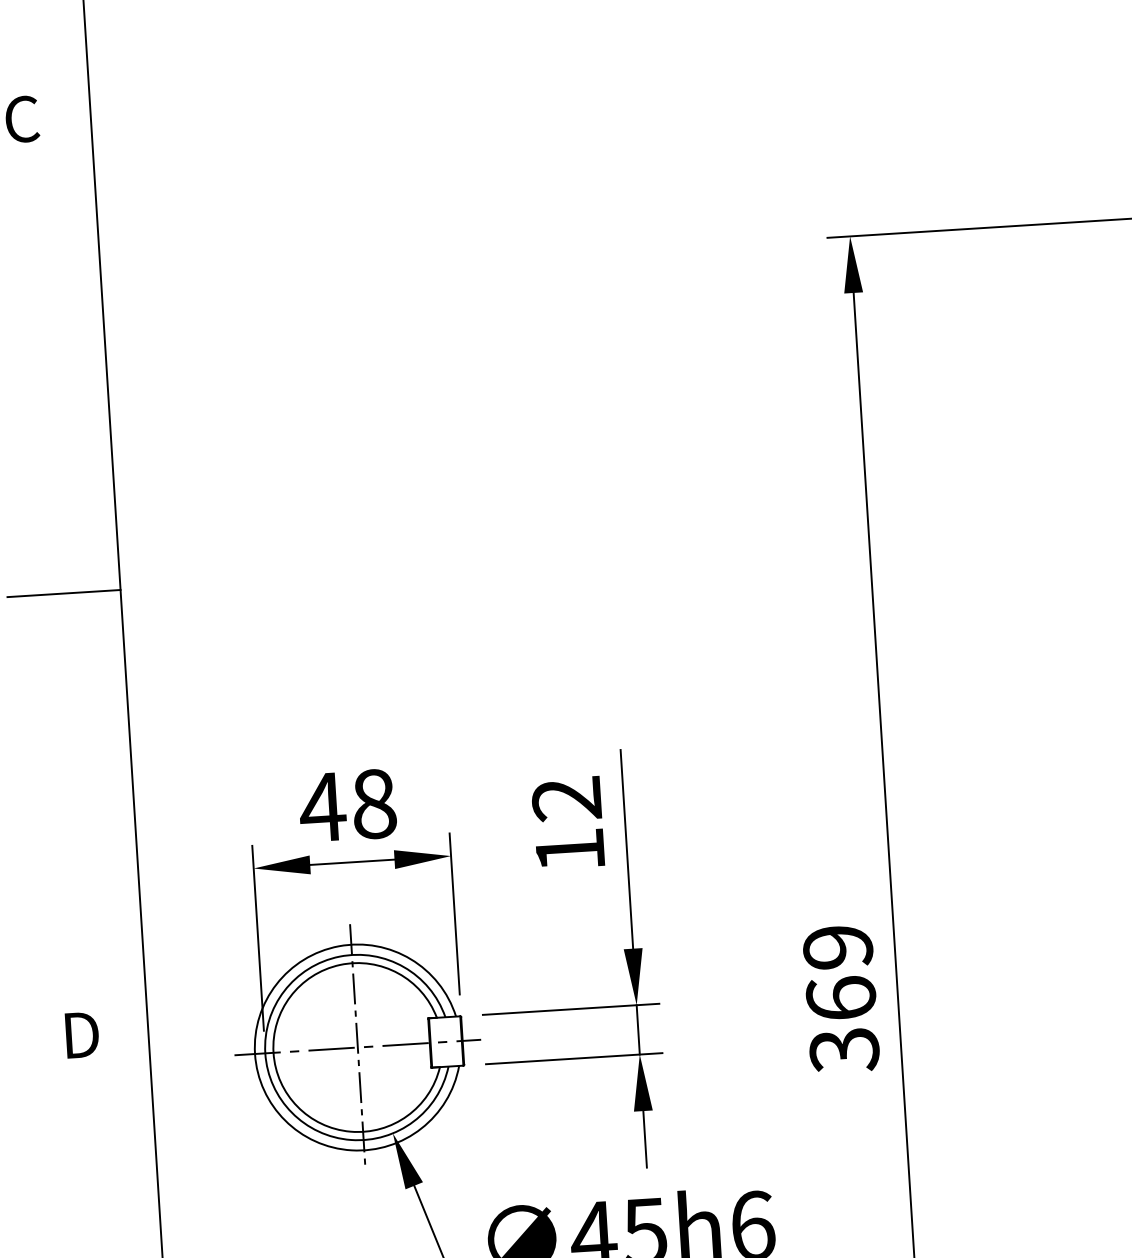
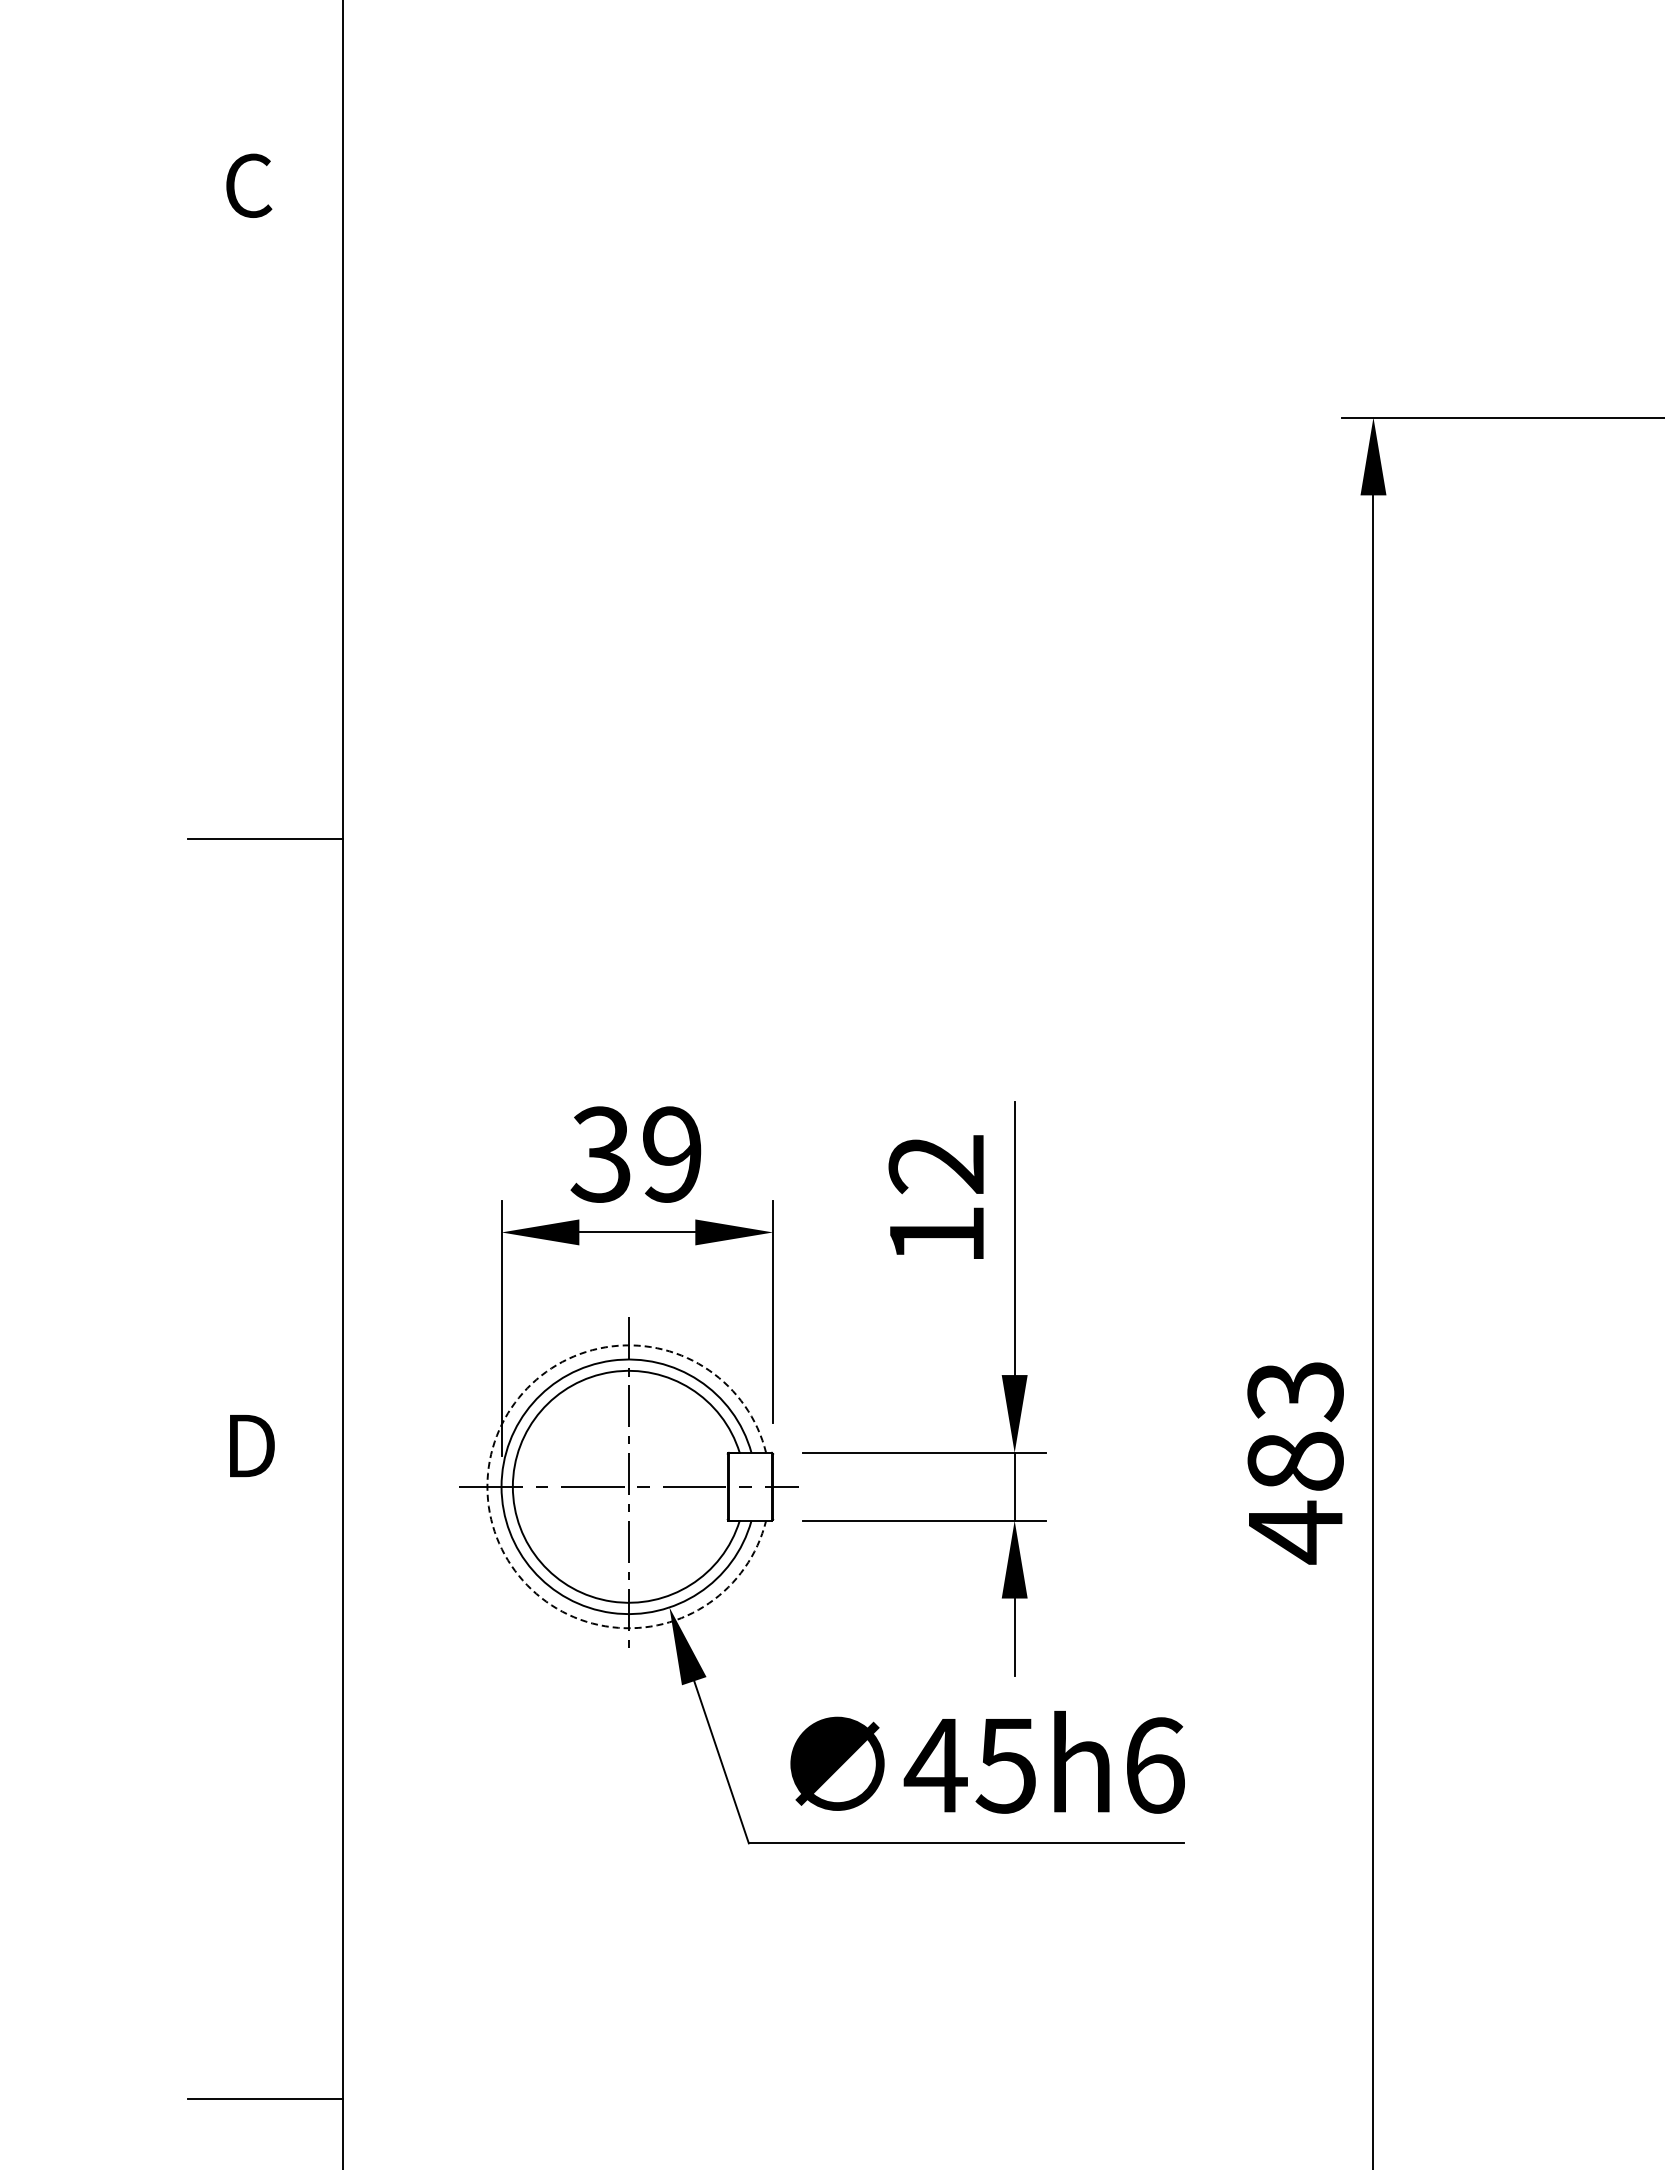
text: (347, 805) -> (635, 1154), 48 -> 39
text: (841, 1000) -> (1295, 1463), 369 -> 483
arc: (255, 1053) -> (487, 1486), solid -> dashed

